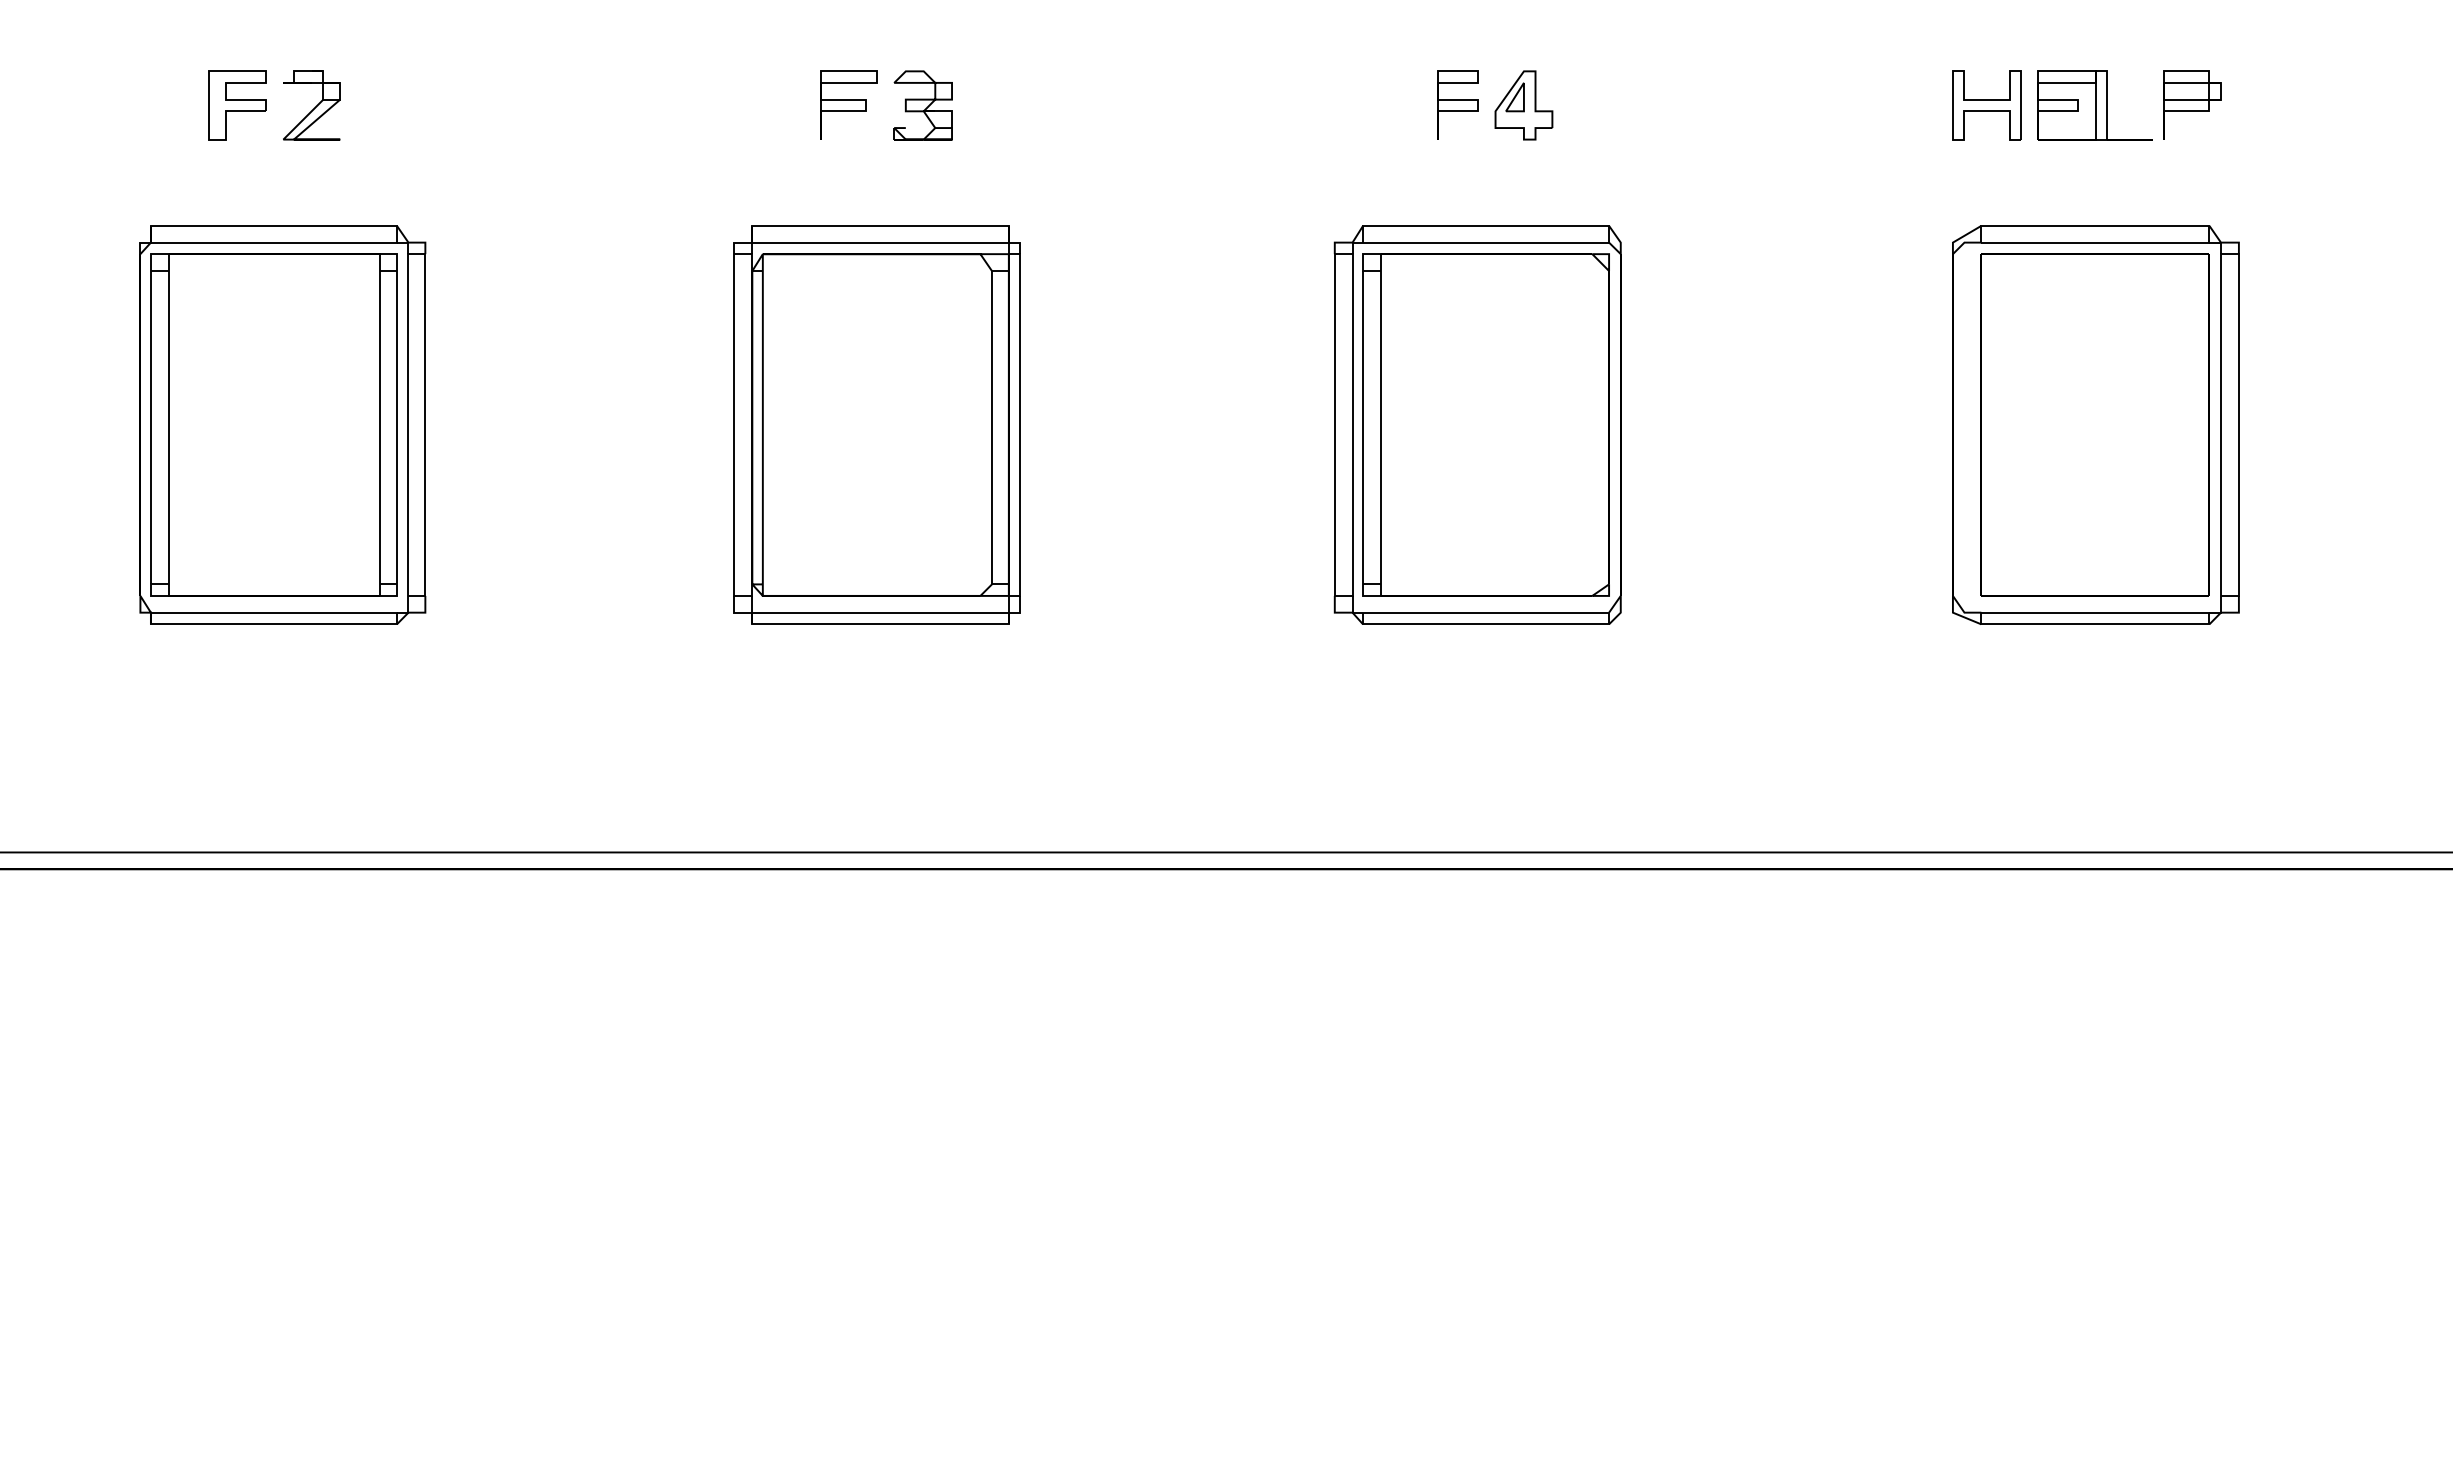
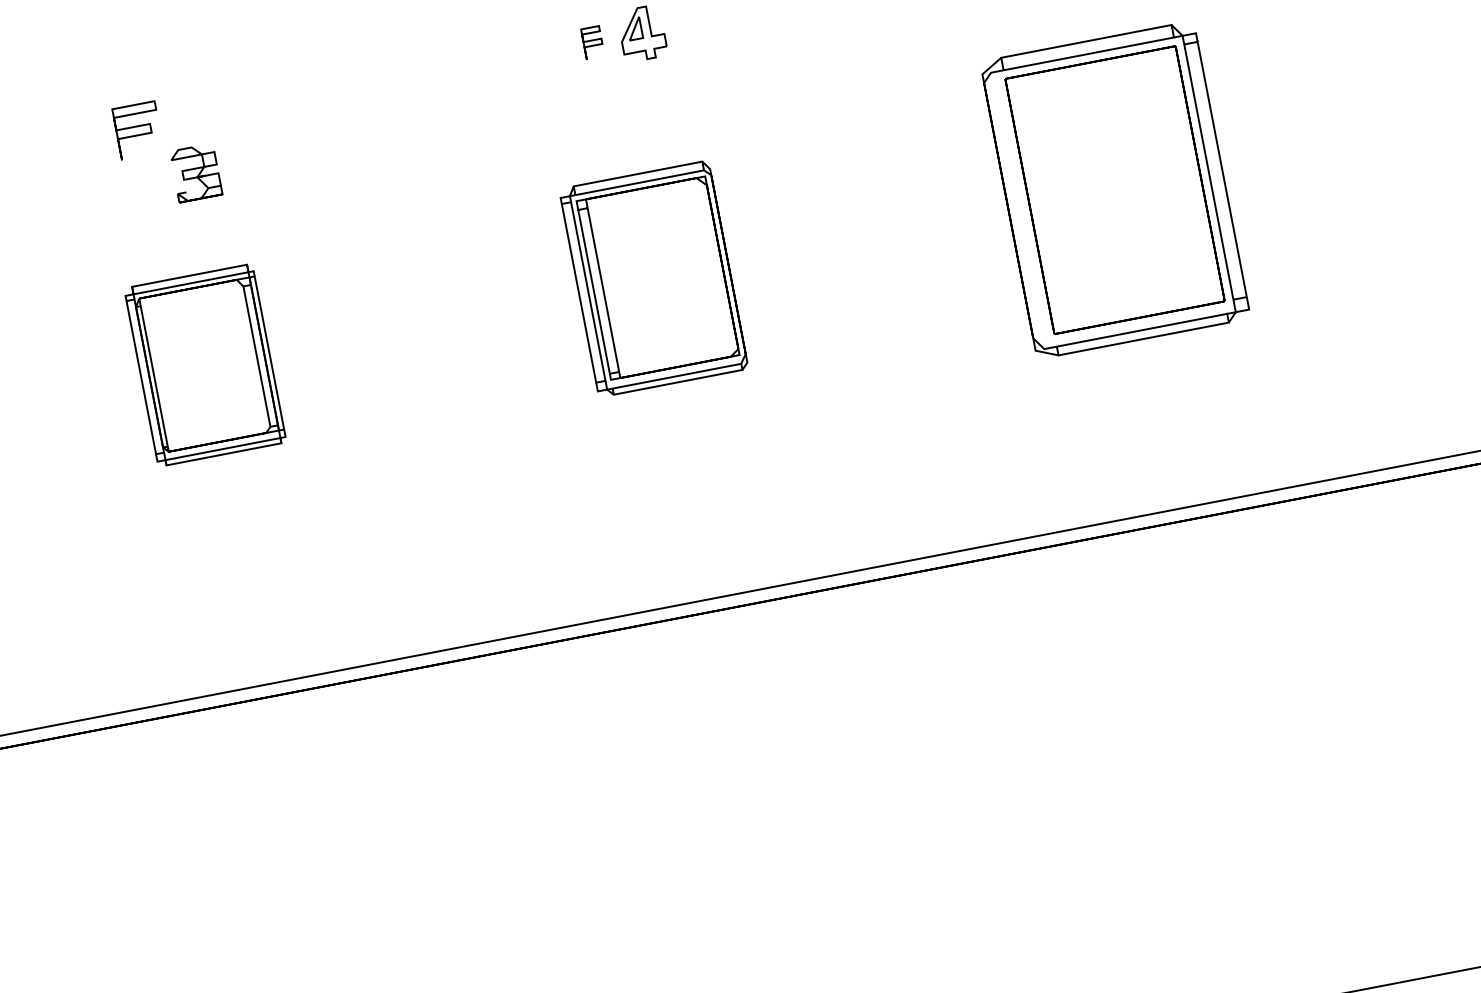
part: (1457, 104) -> (592, 42), size x0.6
part: (922, 105) -> (195, 173), moved
part: (876, 424) -> (204, 365), size x0.6
part: (1477, 424) -> (653, 278), size x0.7

